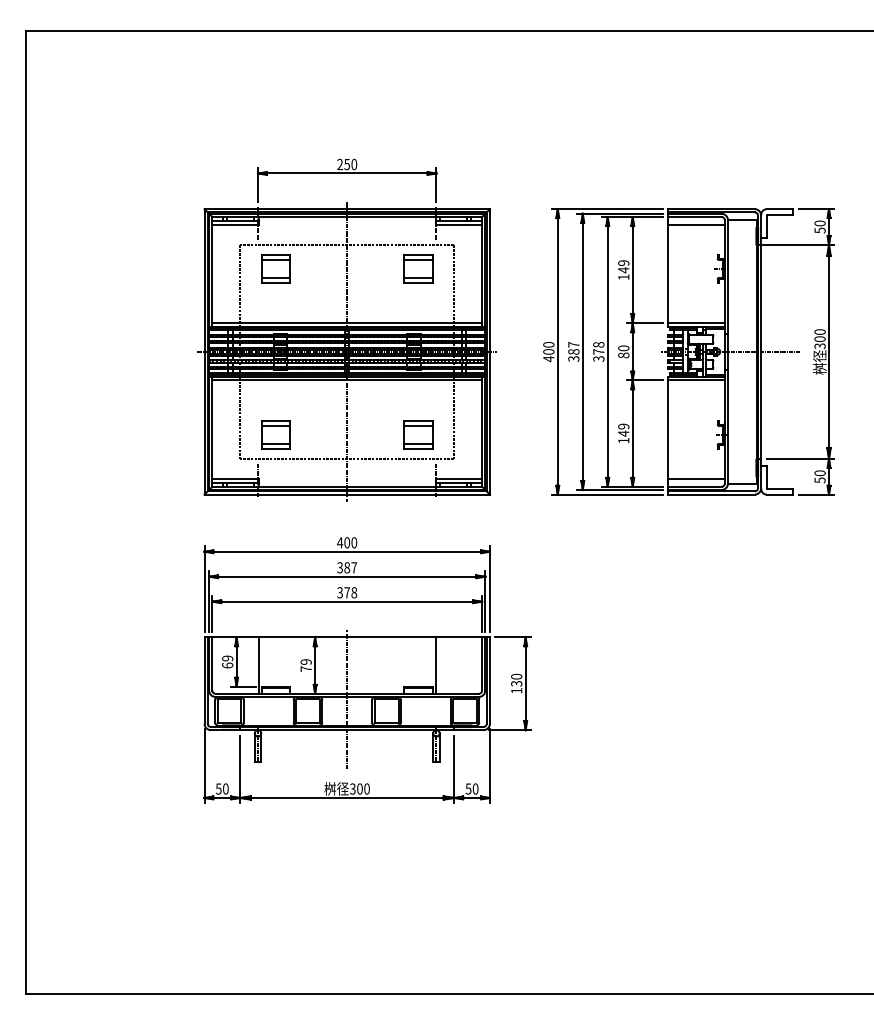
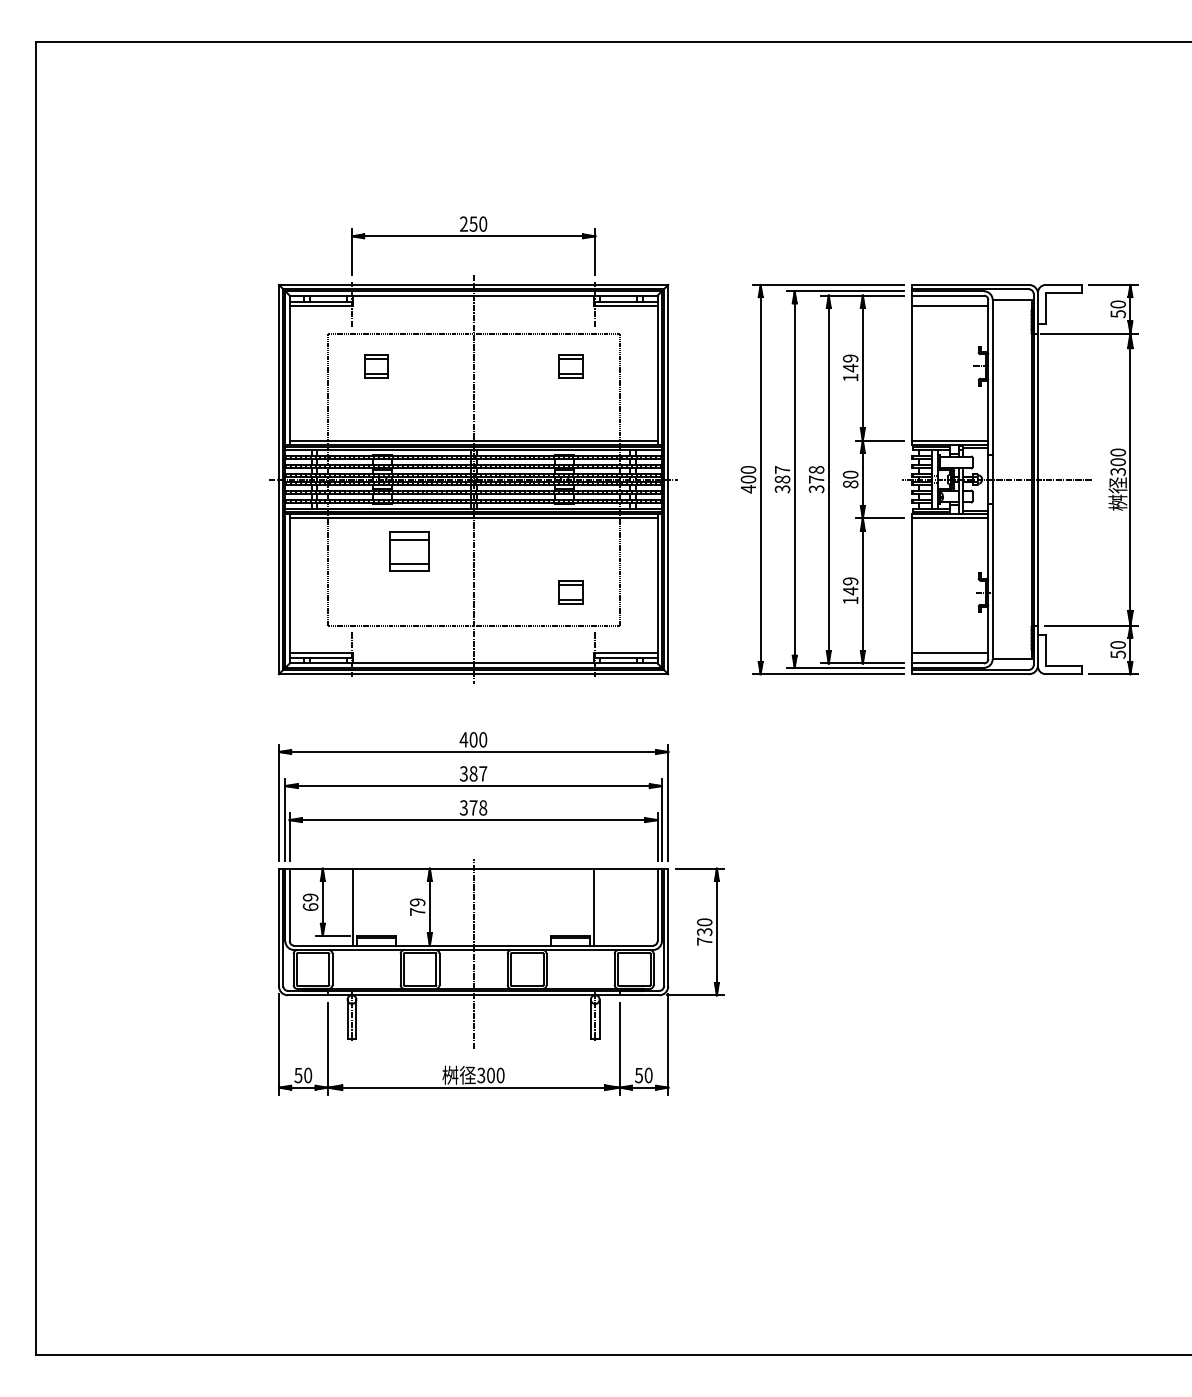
part: (275, 268) -> (375, 365), size x0.6
part: (418, 268) -> (570, 365), size x0.6
part: (275, 434) -> (408, 551), moved
part: (418, 434) -> (570, 592), size x0.6
text: (516, 690) -> (704, 941), 130 -> 730

